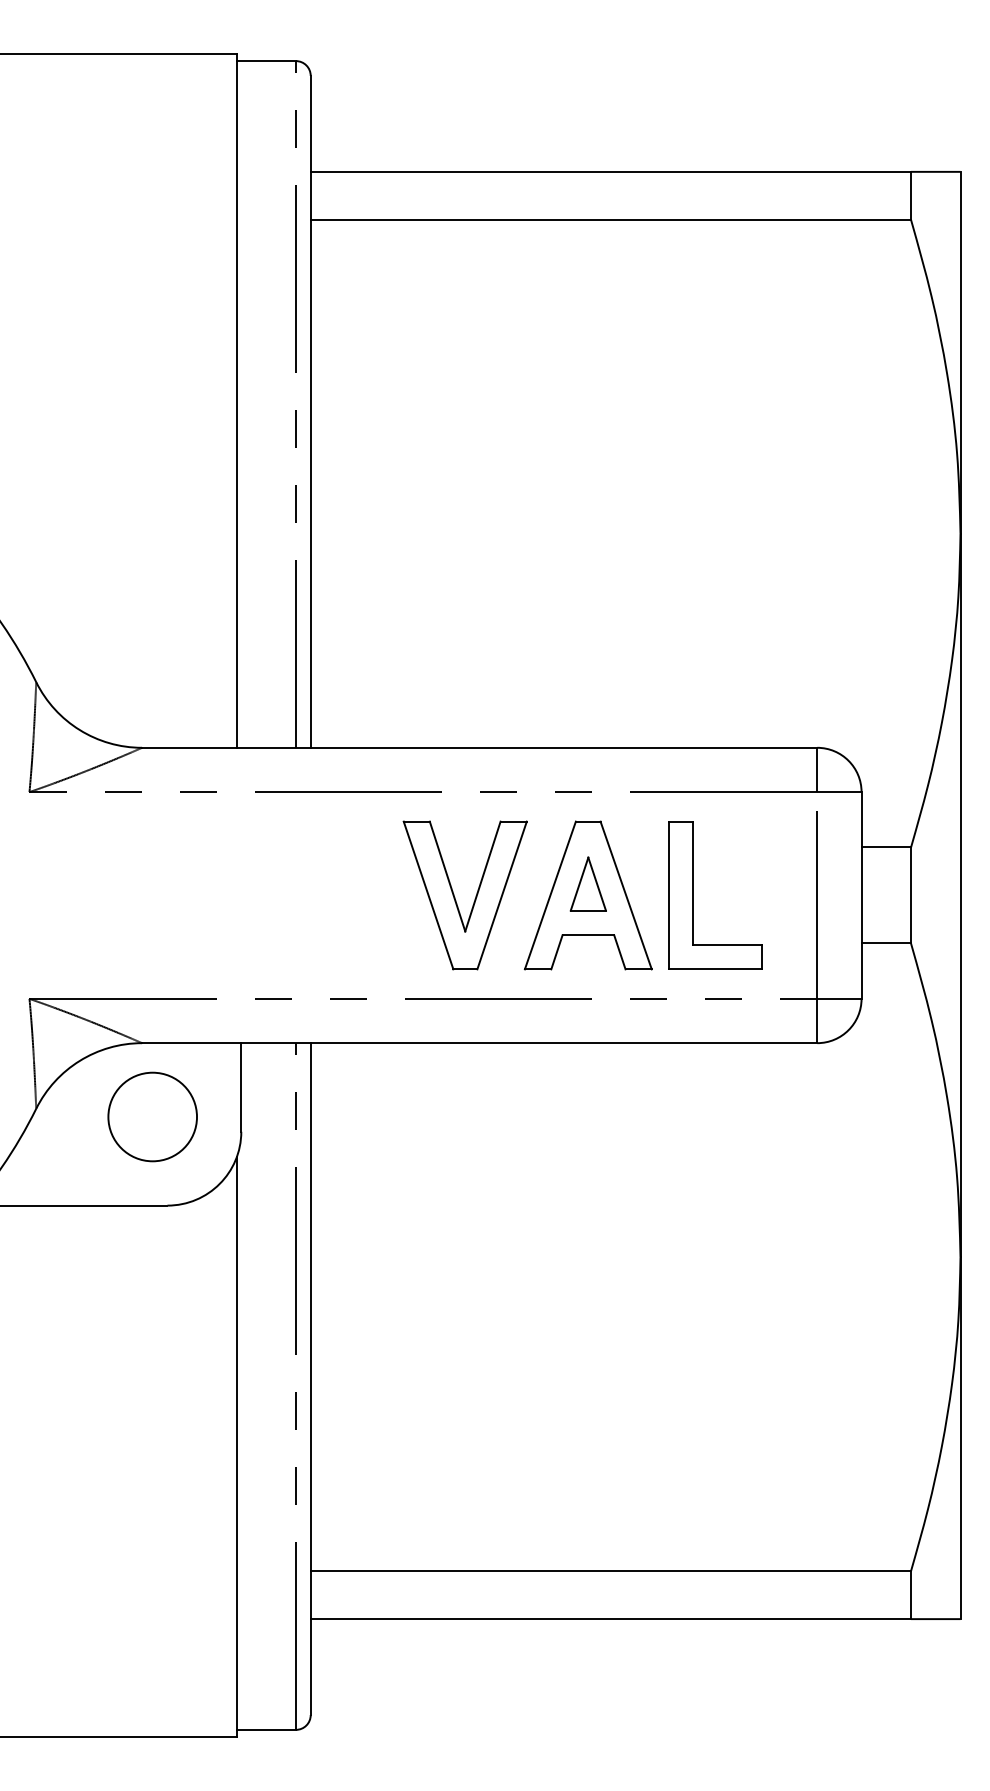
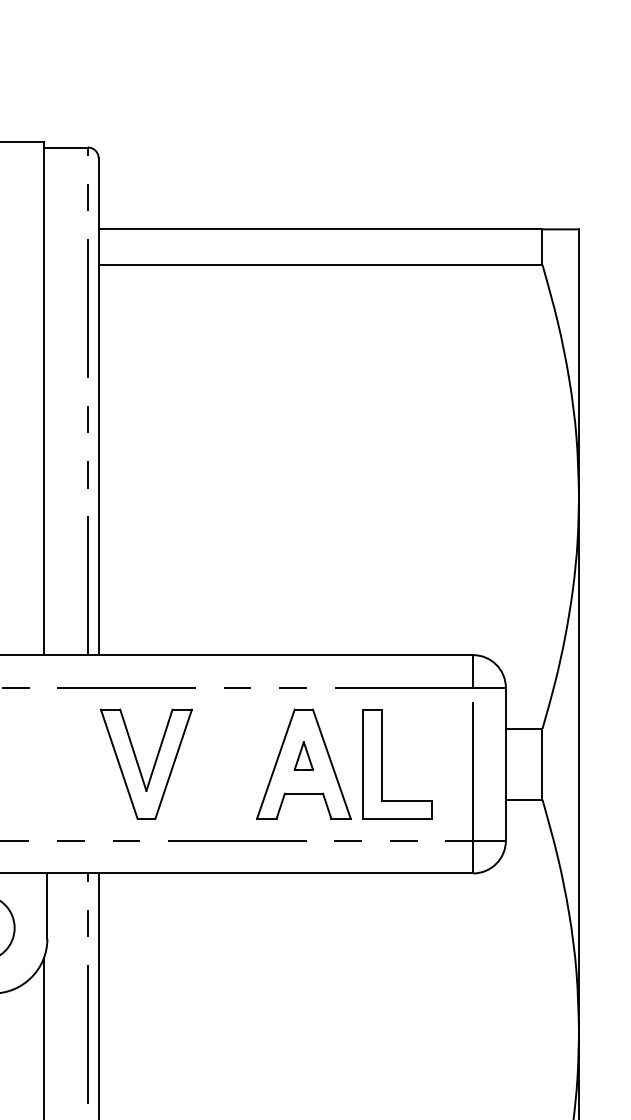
part: (587, 883) -> (303, 755), size x0.7
part: (455, 897) -> (139, 765), moved

